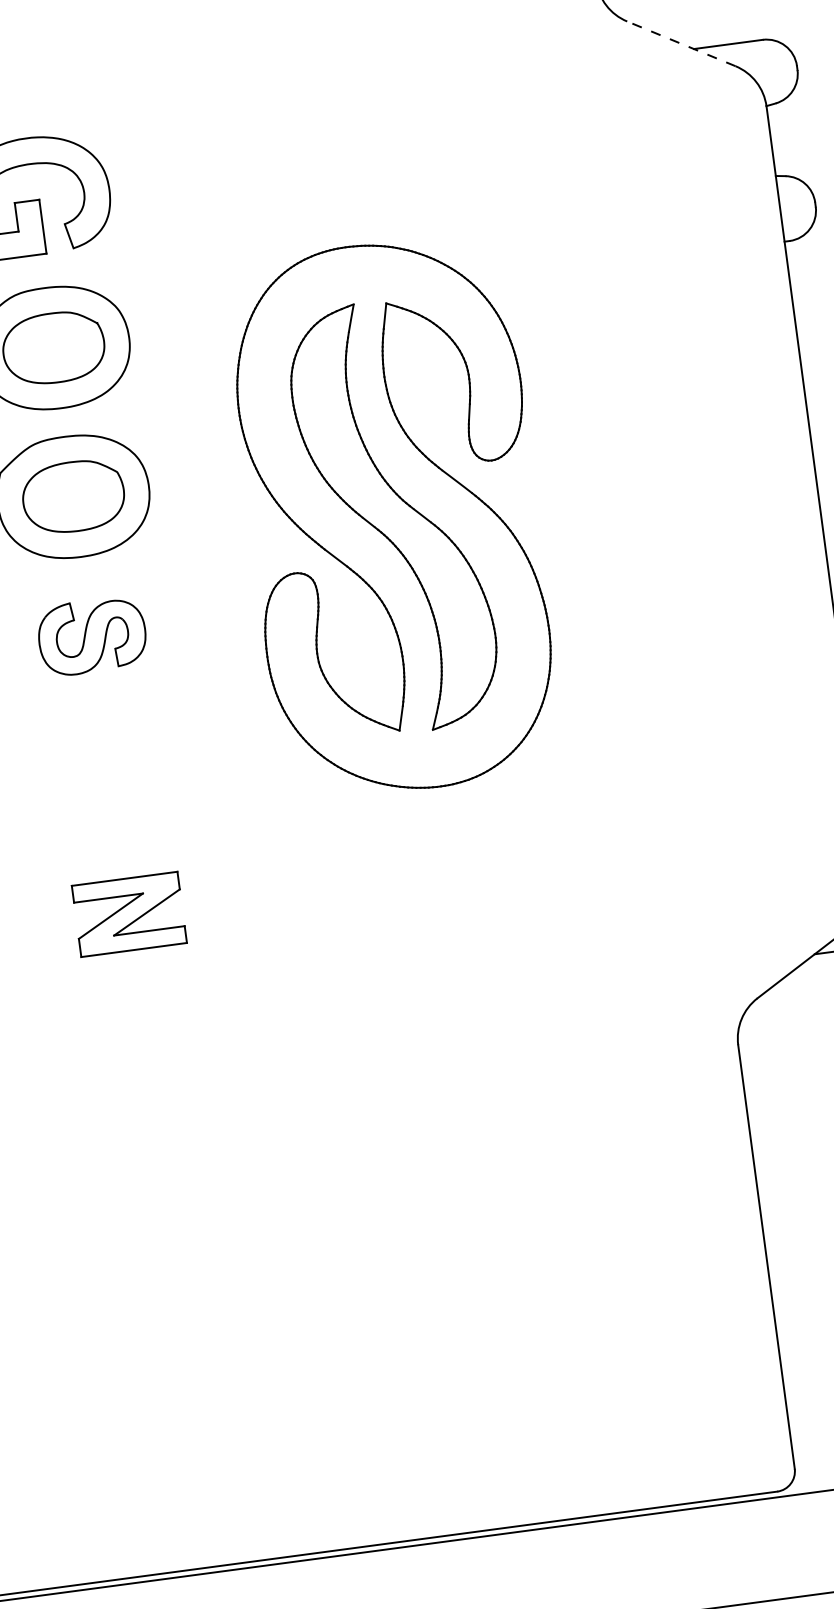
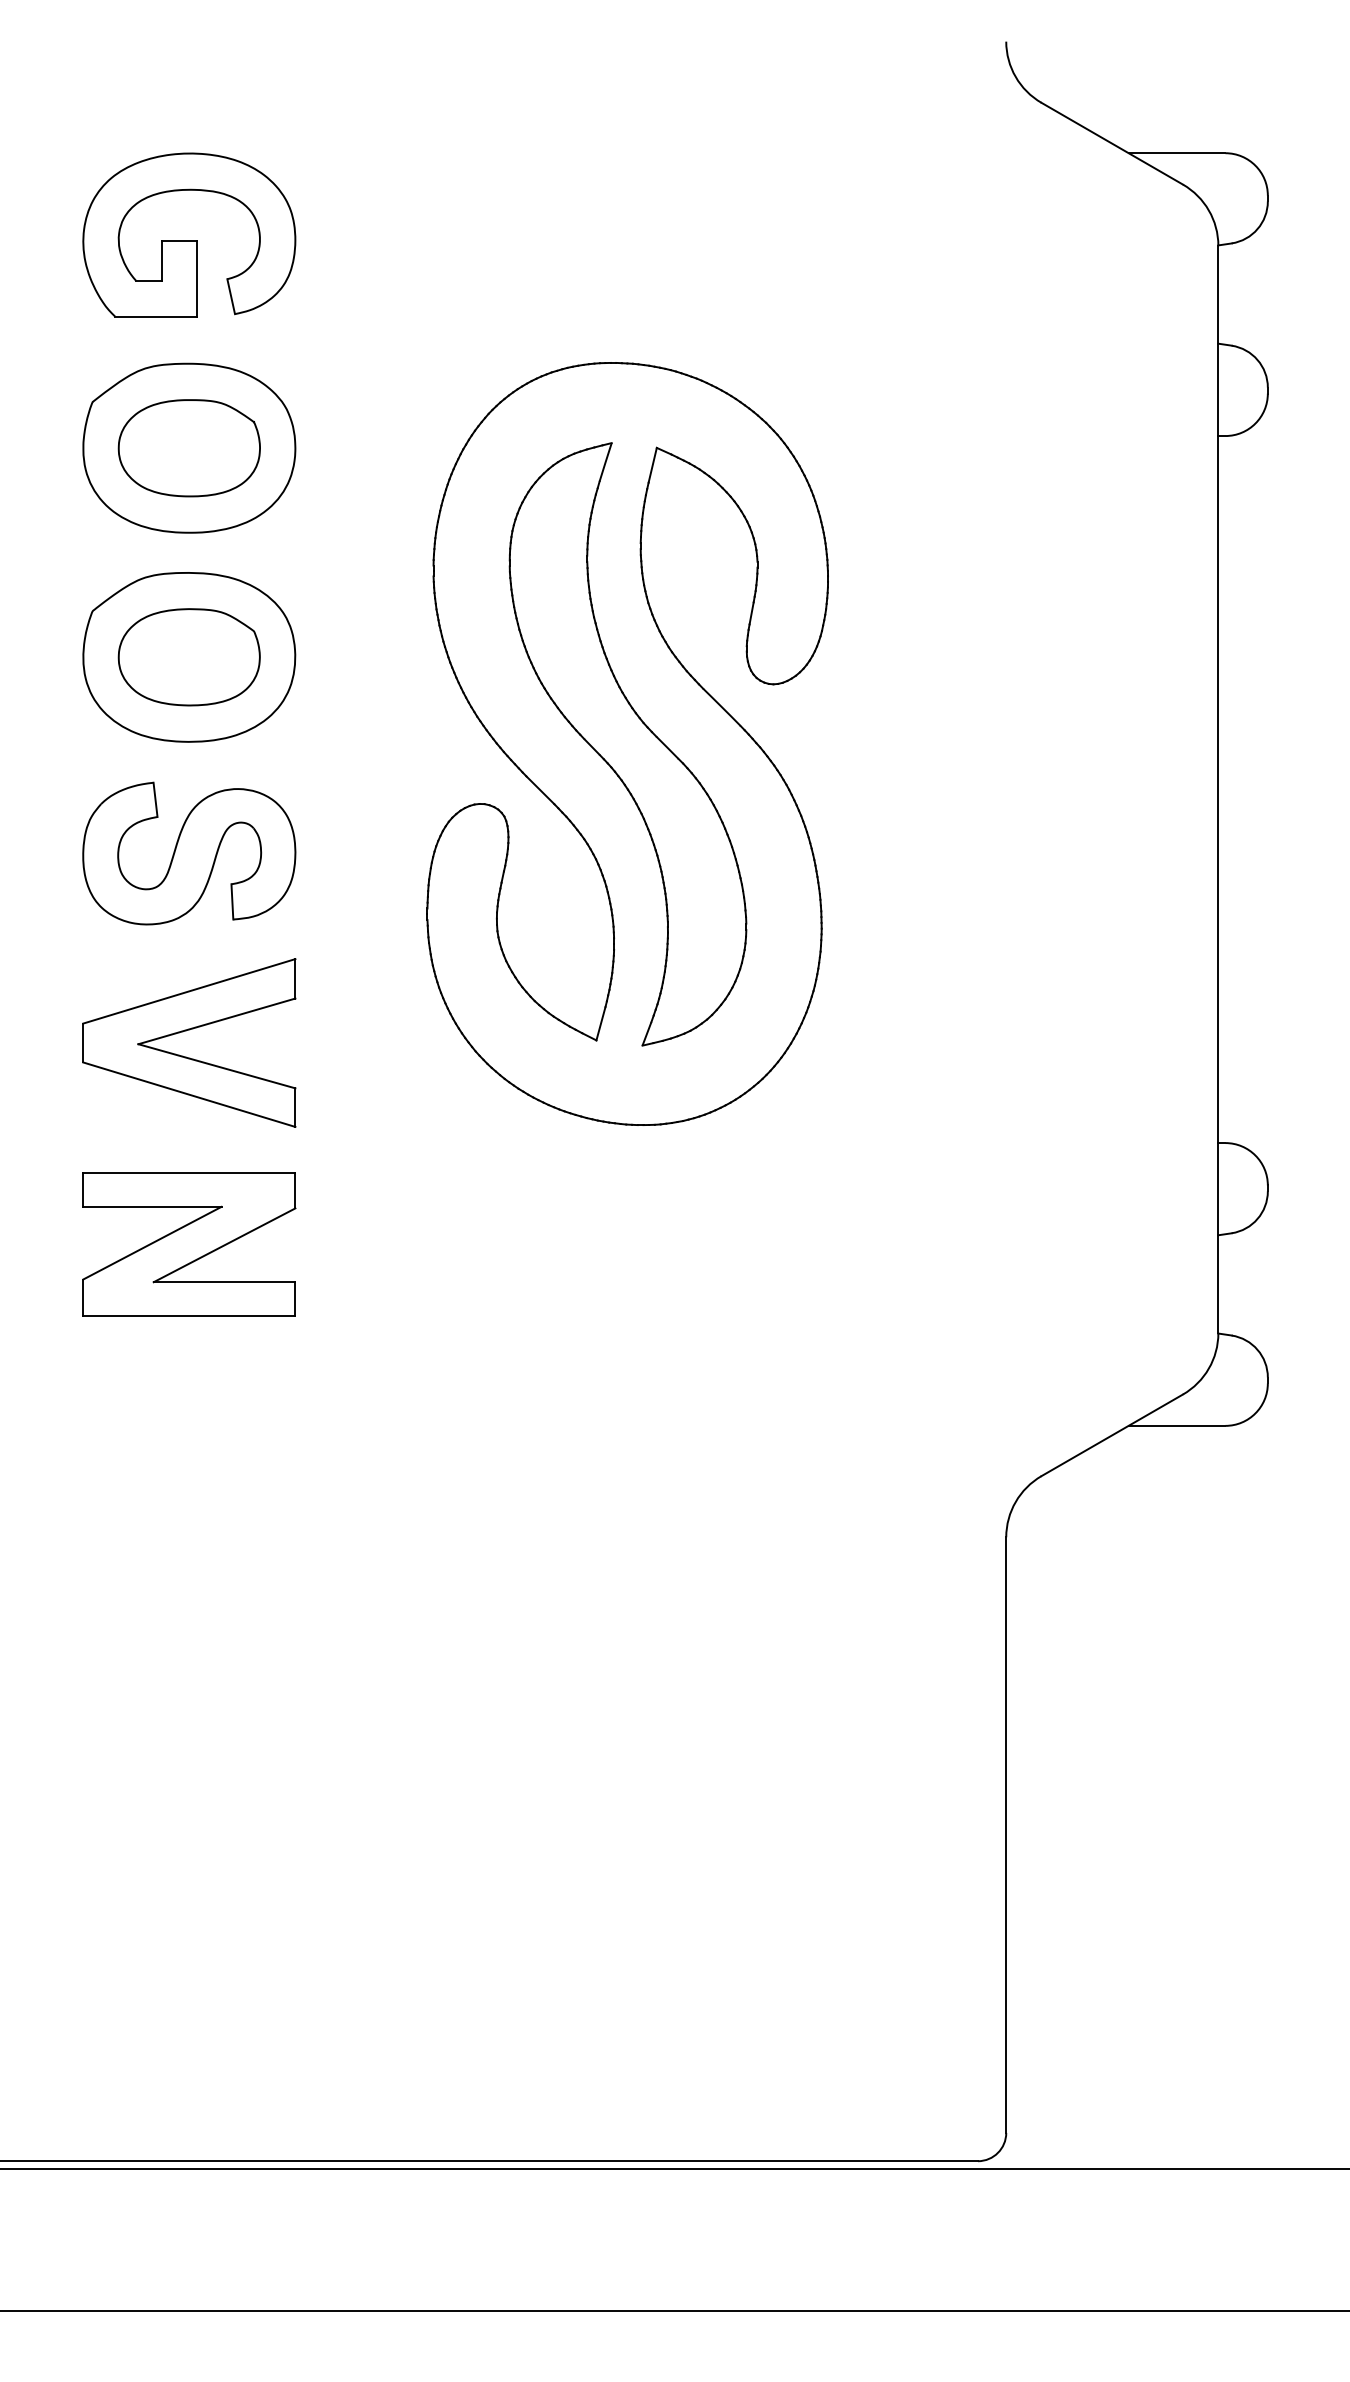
line: (681, 43) -> (1112, 143), dashed -> solid
part: (92, 636) -> (189, 853), size x1.43
part: (107, 763) -> (186, 1031), added
part: (129, 914) -> (189, 1244), size x1.43

